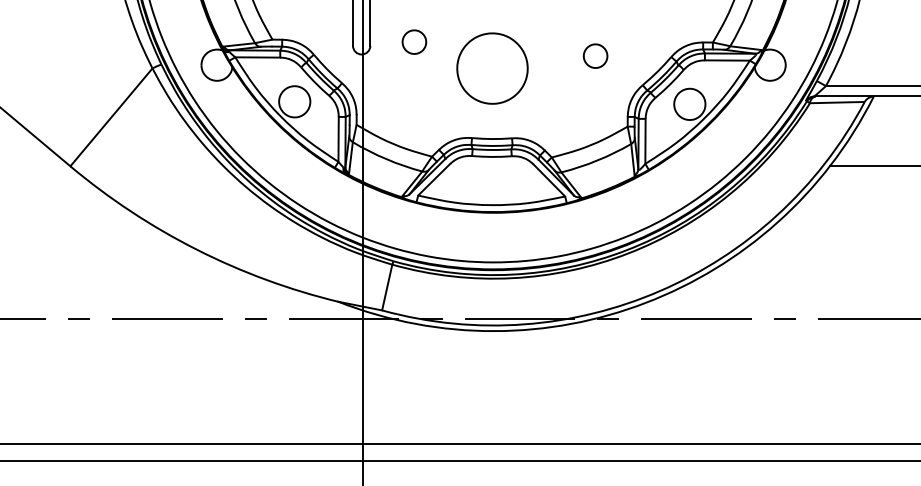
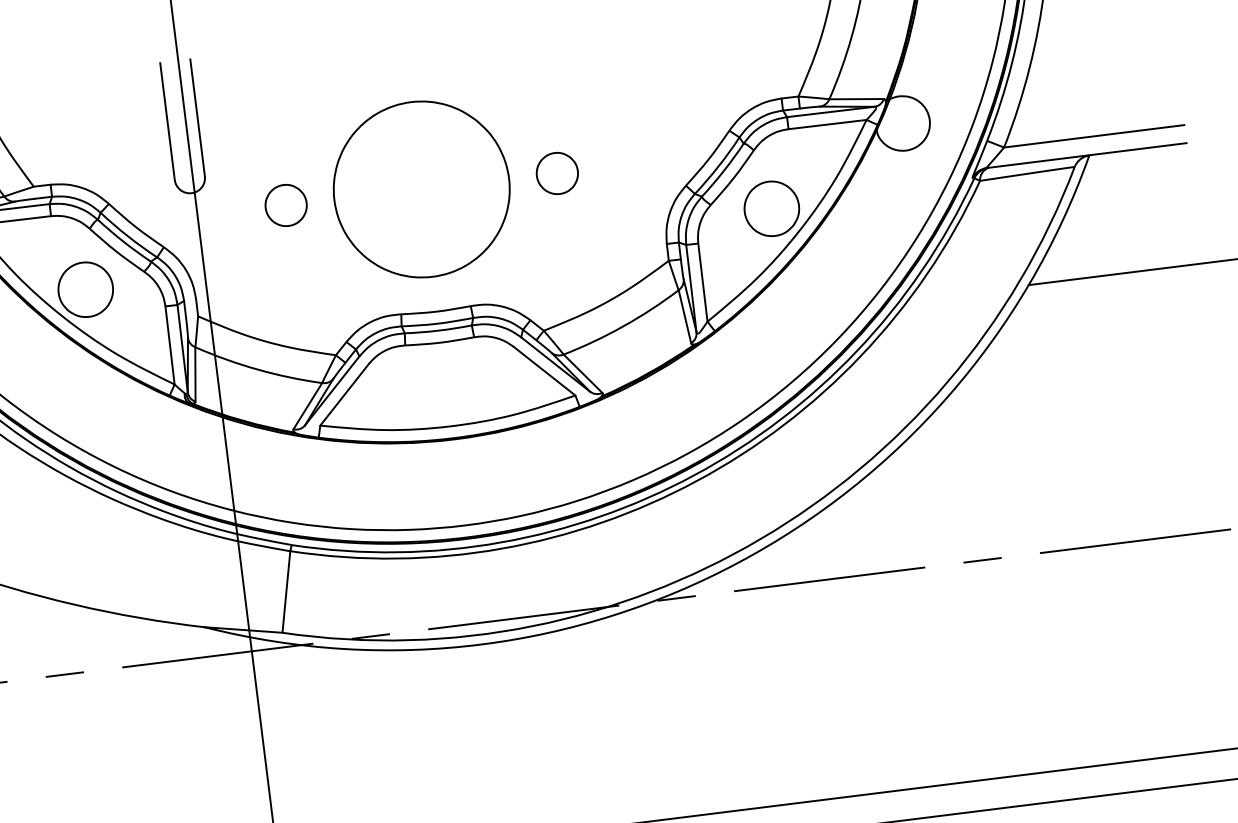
part: (414, 41) -> (286, 204), moved
part: (595, 55) -> (557, 172), moved
part: (492, 68) -> (421, 189), size x1.43

